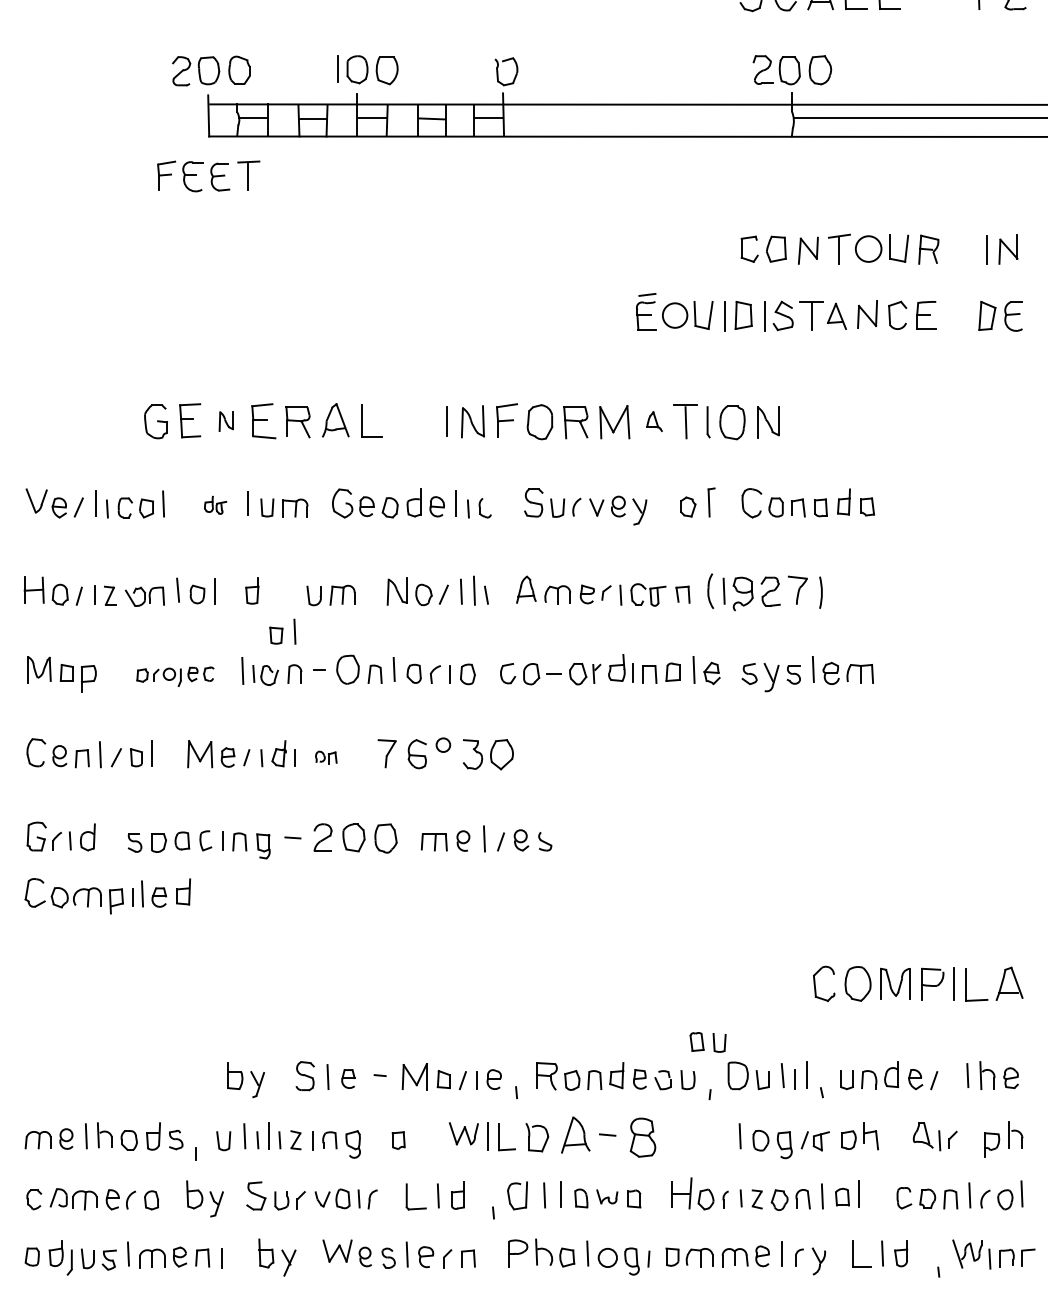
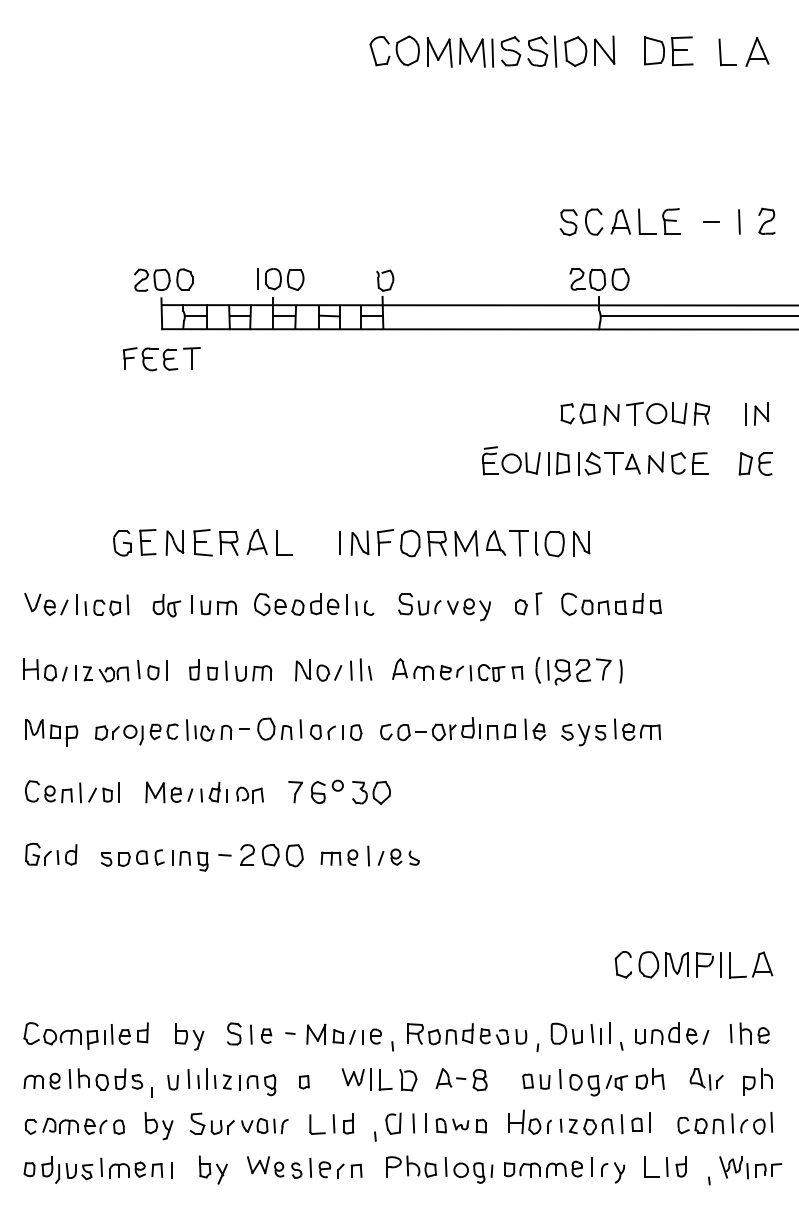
part: (225, 420) -> (174, 542), size x1.67
part: (654, 420) -> (496, 542), size x1.67
part: (214, 504) -> (166, 605), size x1.67
part: (282, 631) -> (217, 670), moved
part: (174, 676) -> (136, 734), size x1.43
part: (325, 756) -> (249, 794), size x1.67
part: (106, 895) -> (85, 1035), moved
part: (708, 1042) -> (536, 1081), moved
part: (608, 1136) -> (461, 1079), size x0.71

